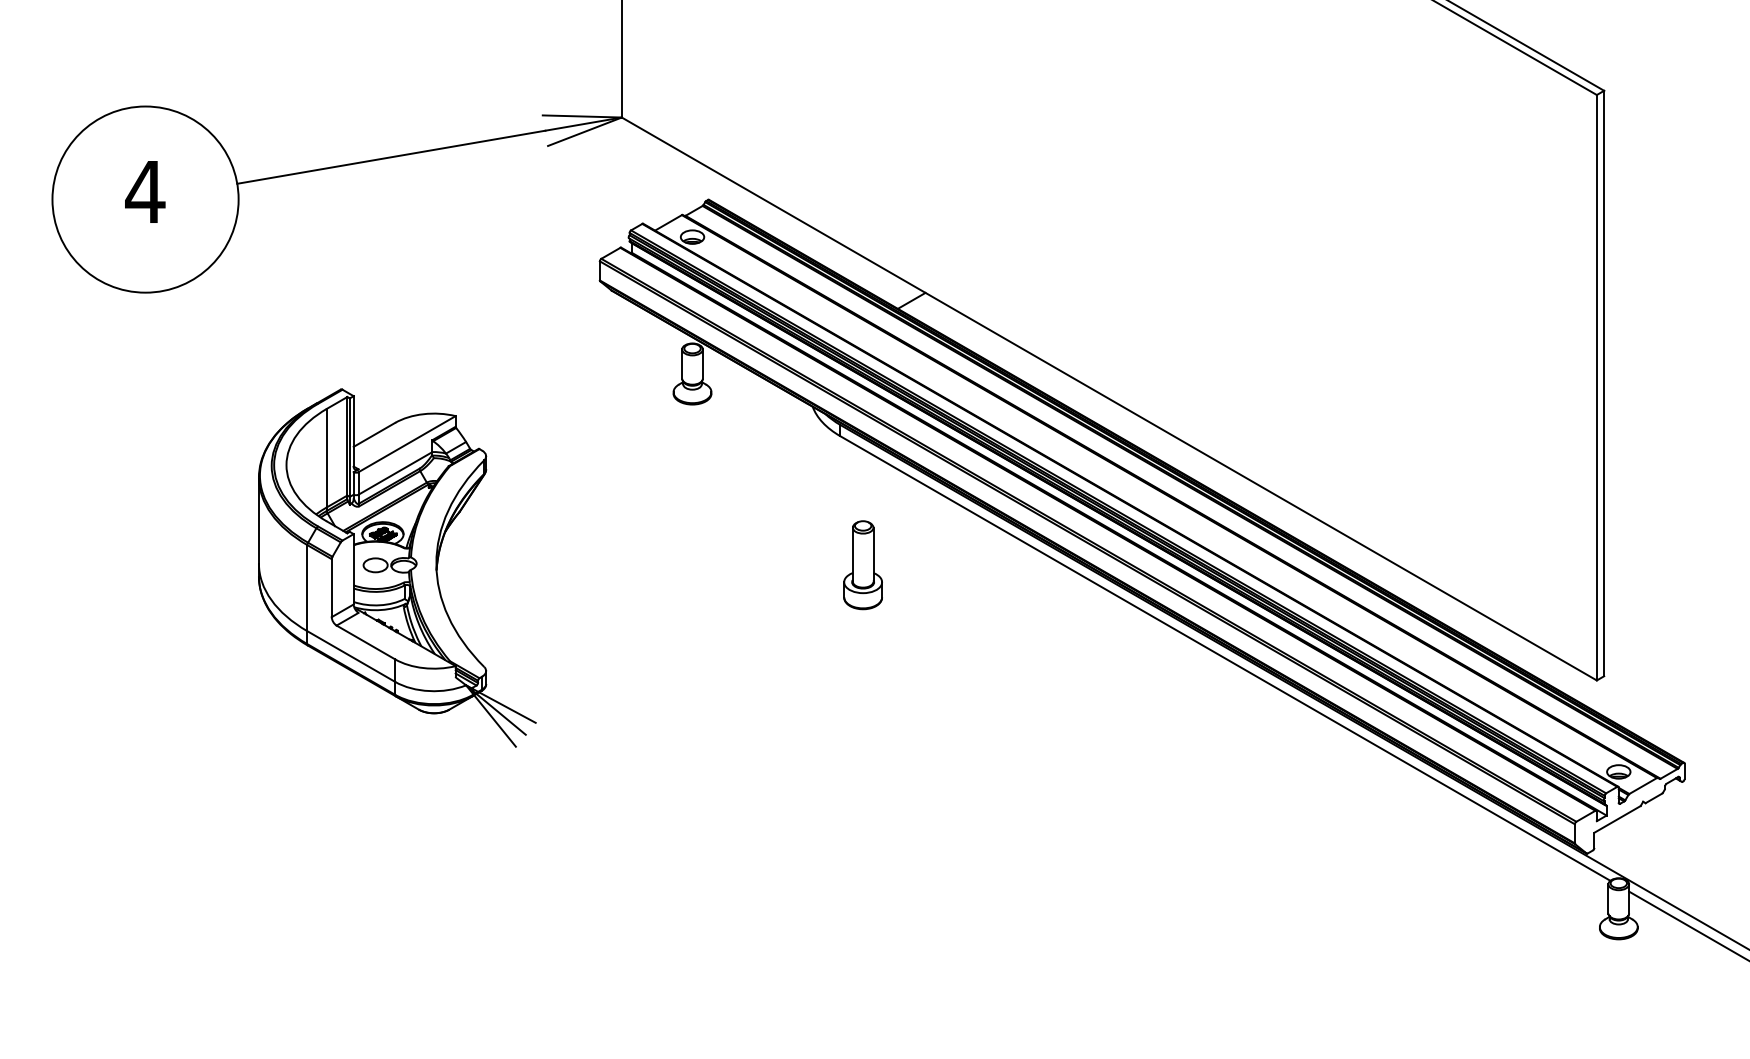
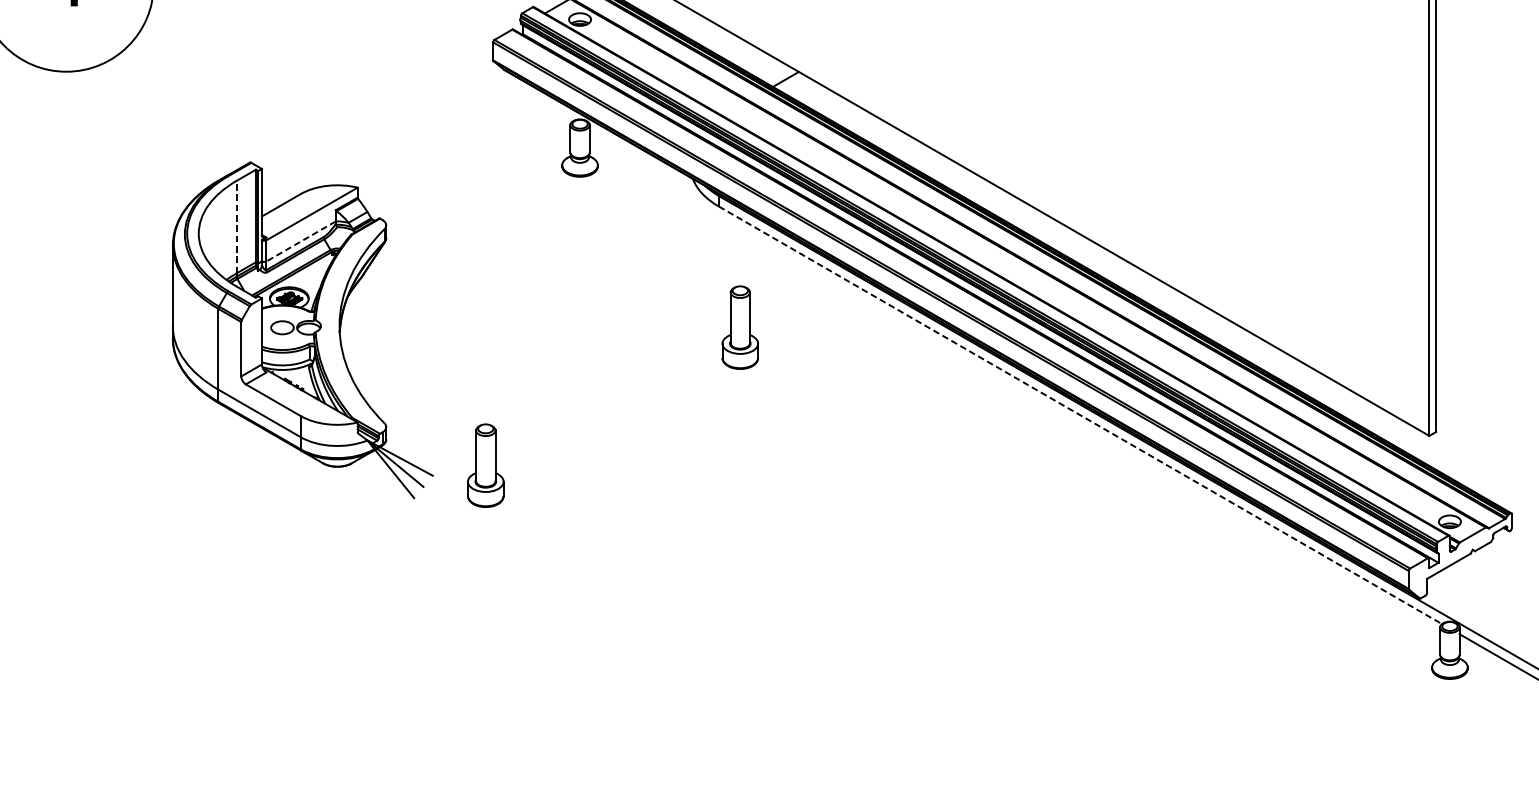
line: (326, 457) -> (236, 226), solid -> dashed
line: (395, 473) -> (301, 241), solid -> dashed
line: (1225, 658) -> (1080, 415), solid -> dashed
part: (591, 712) -> (485, 466), added

